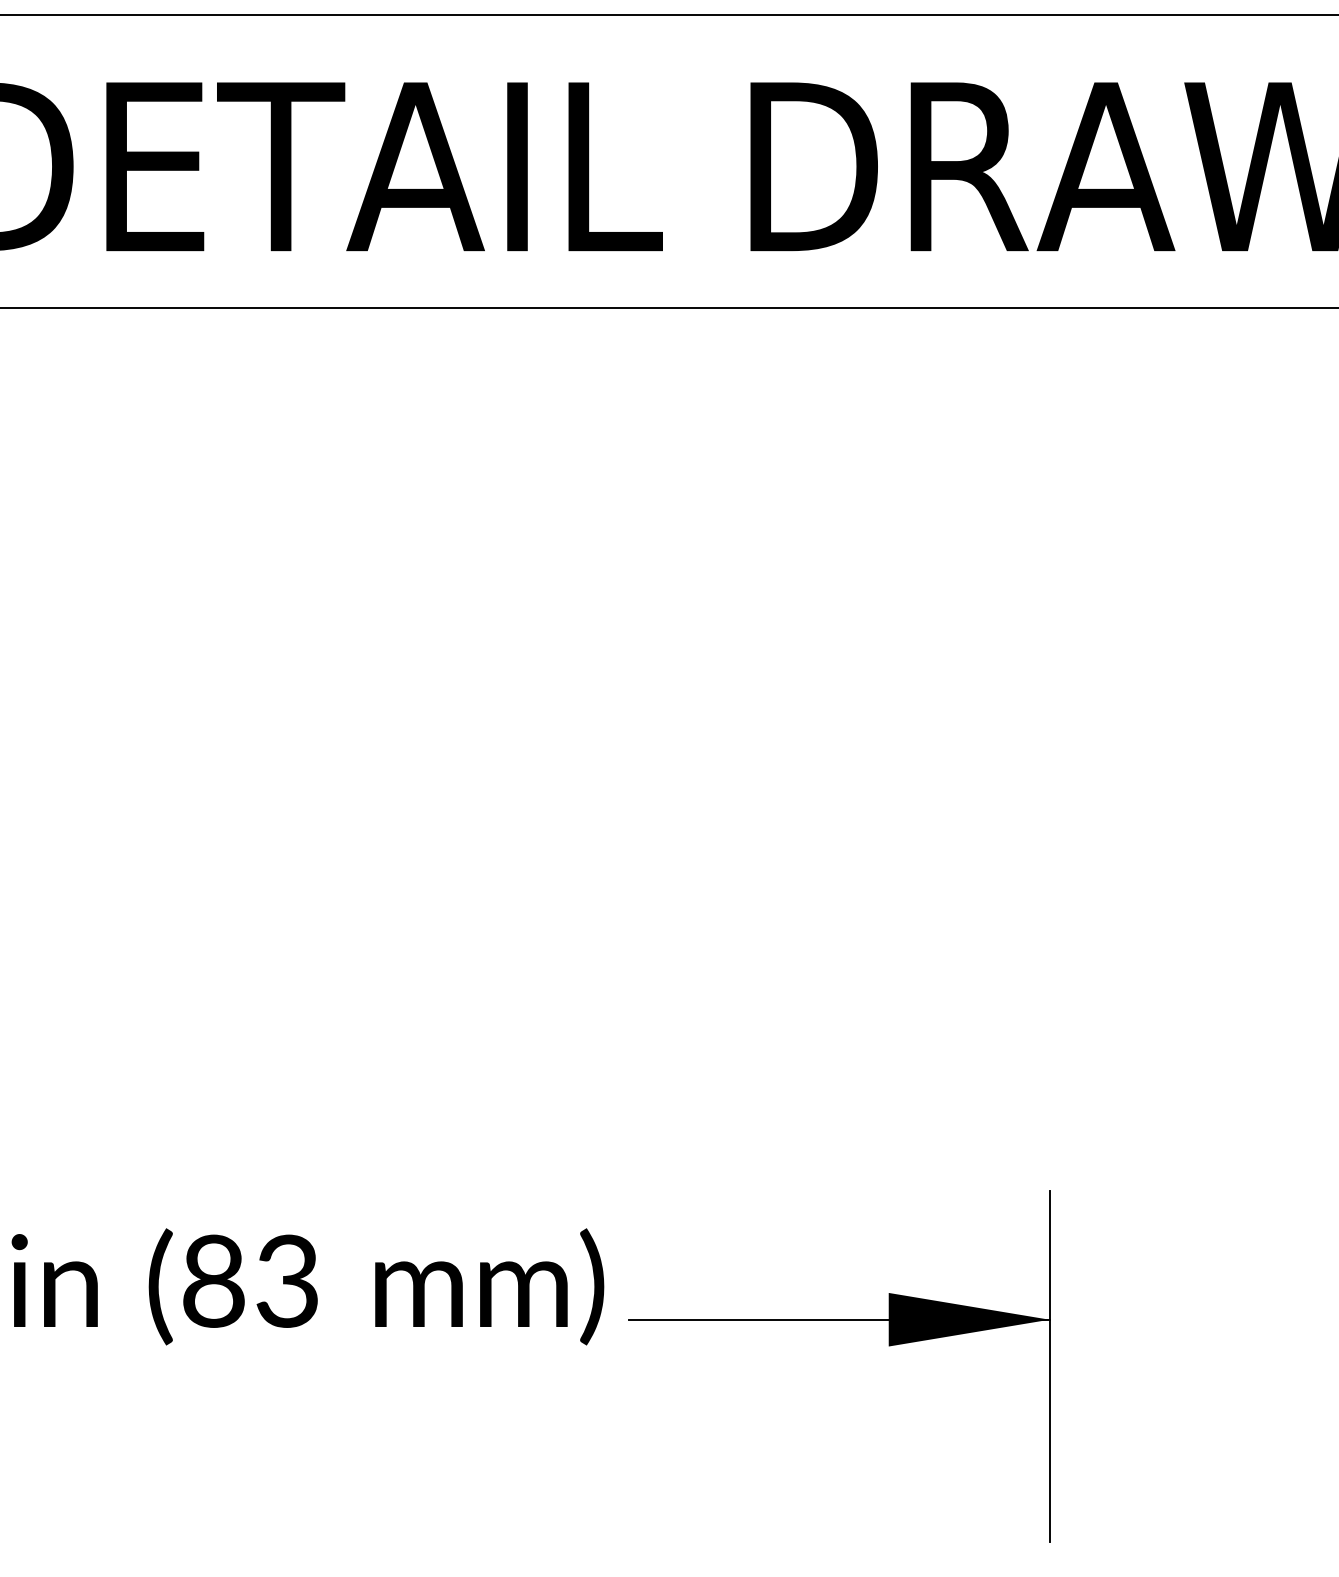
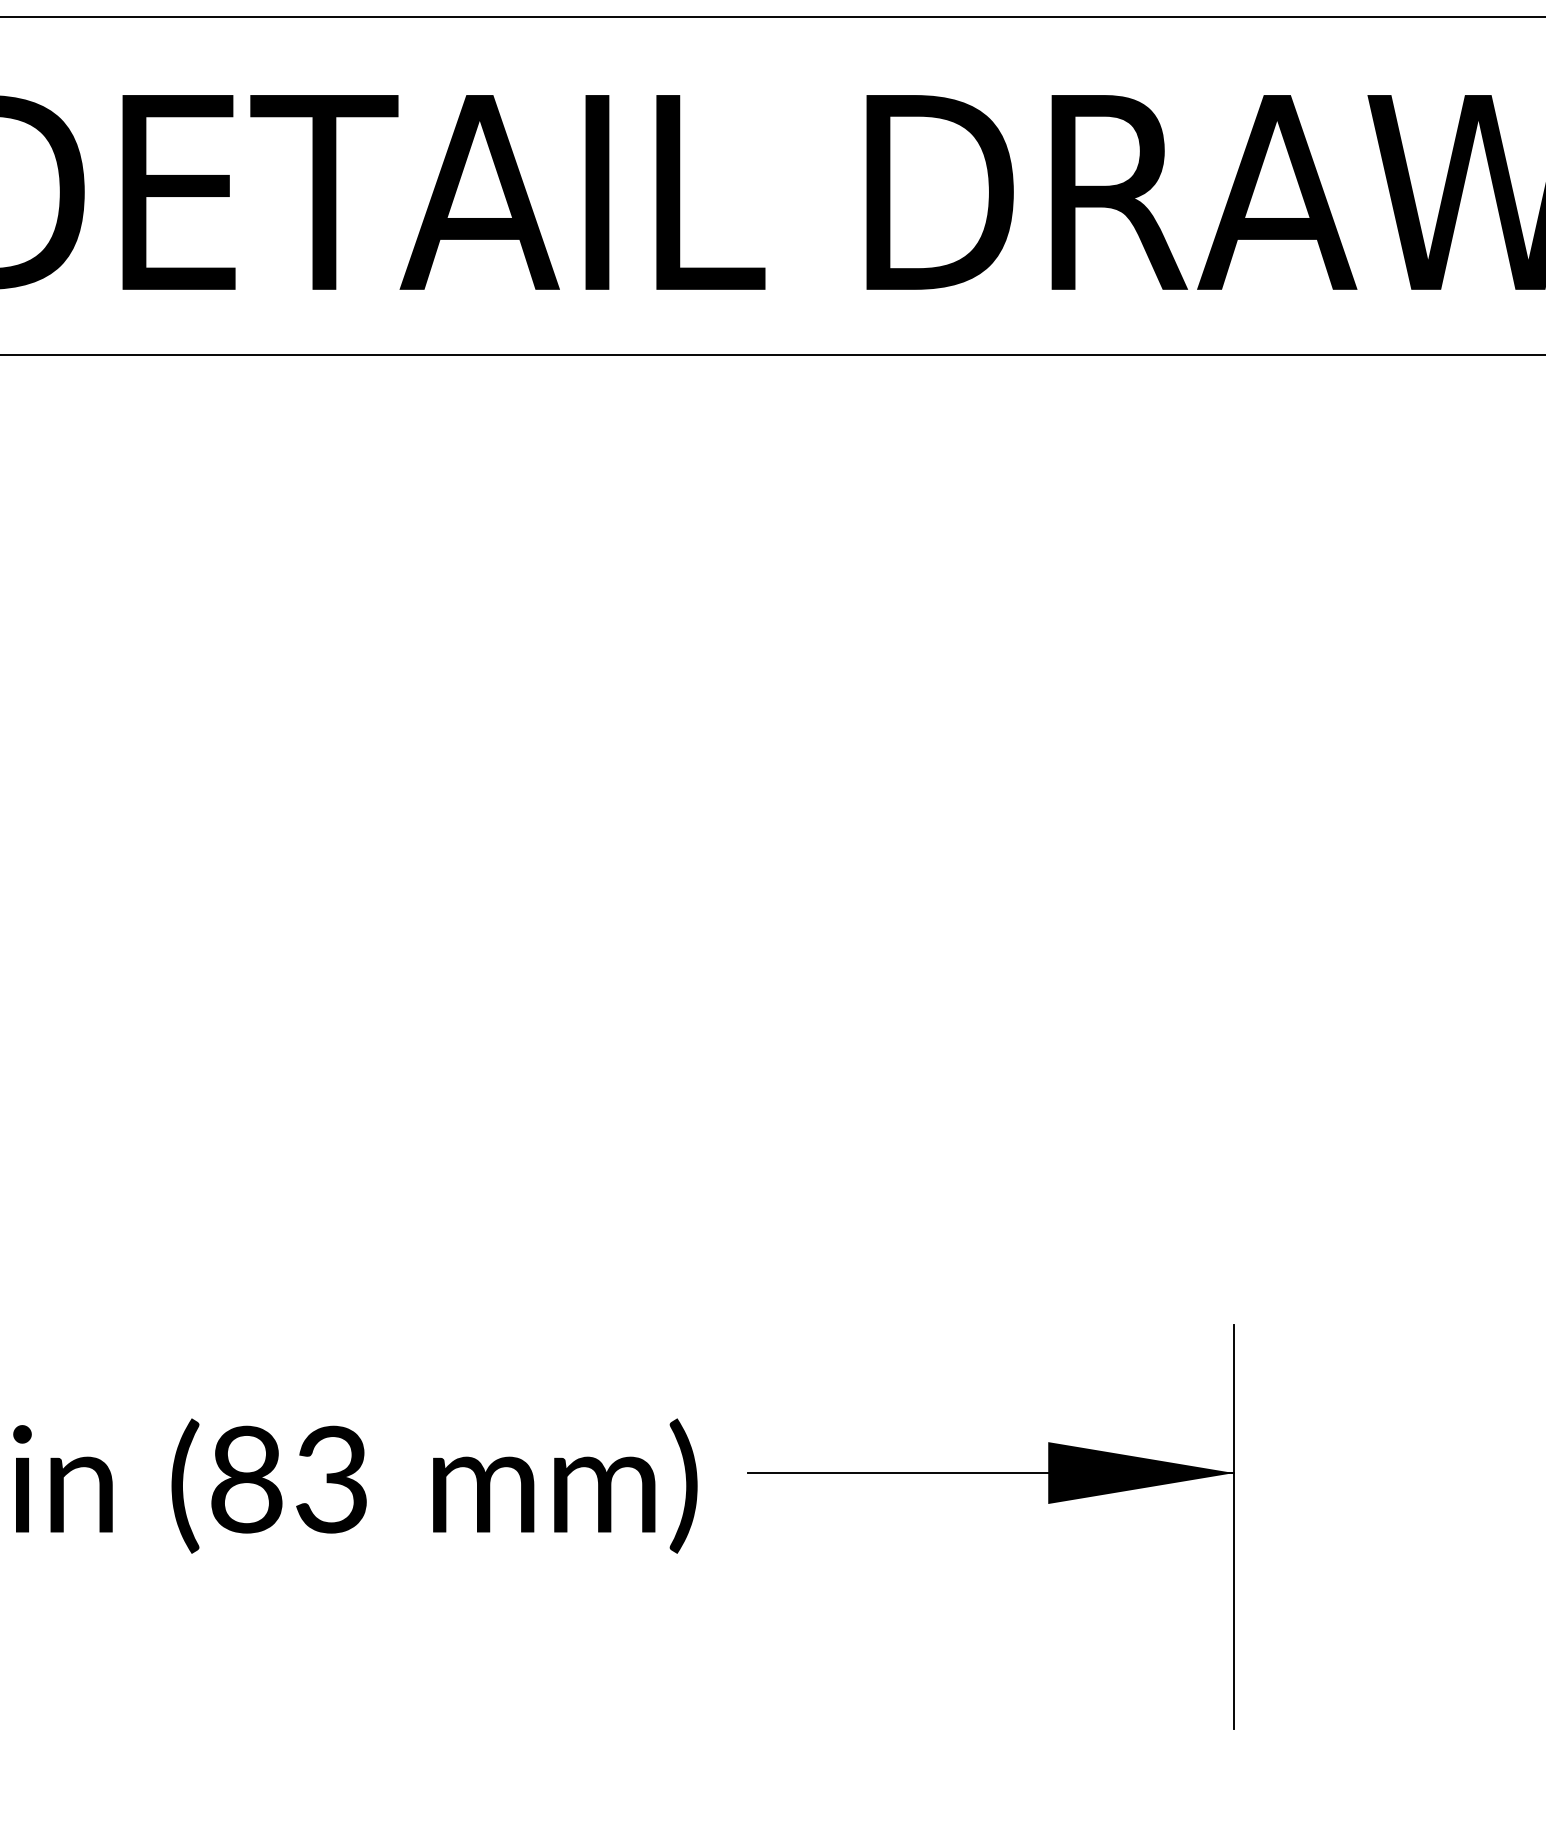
part: (838, 1320) -> (990, 1473), moved

